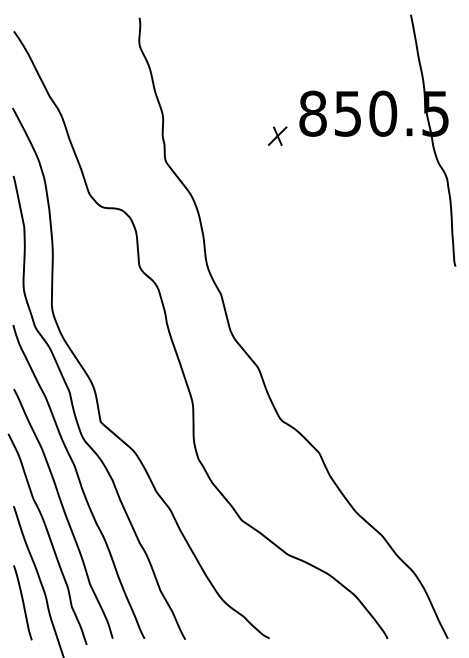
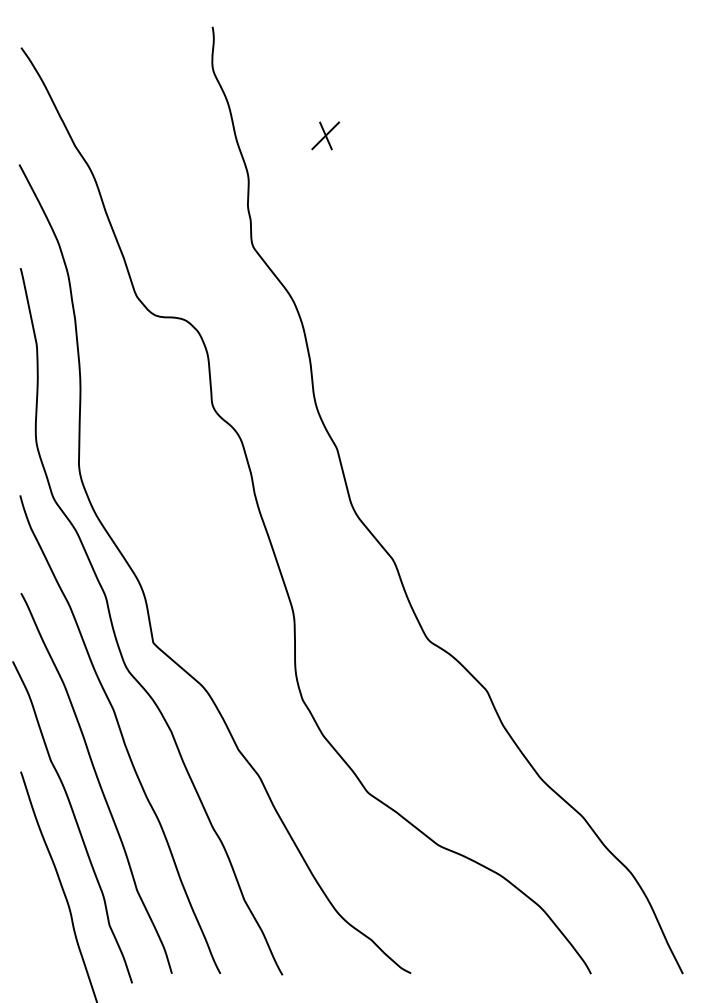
part: (277, 135) -> (325, 134), moved
part: (377, 140) -> (575, 214), removed
curve: (22, 602) -> (34, 918), removed

